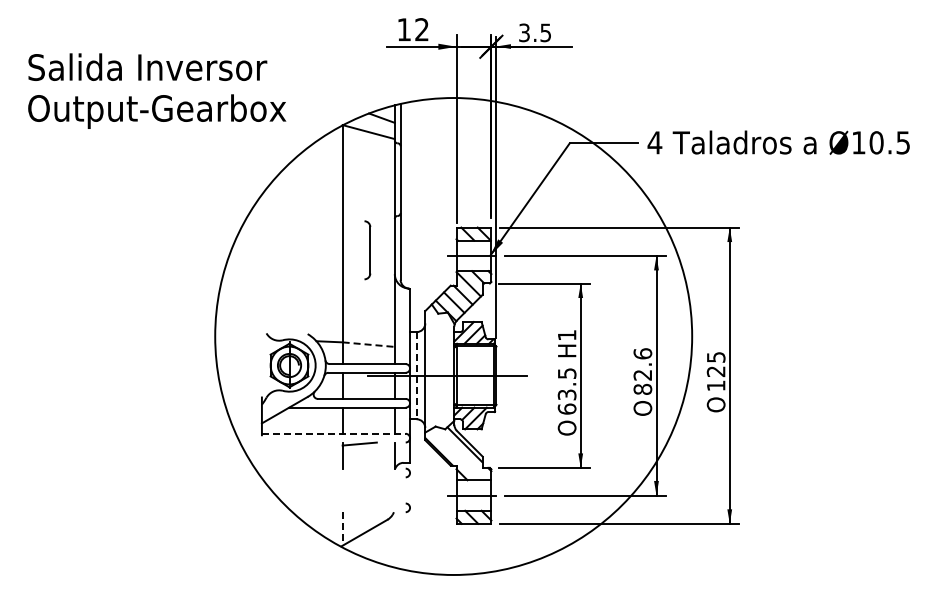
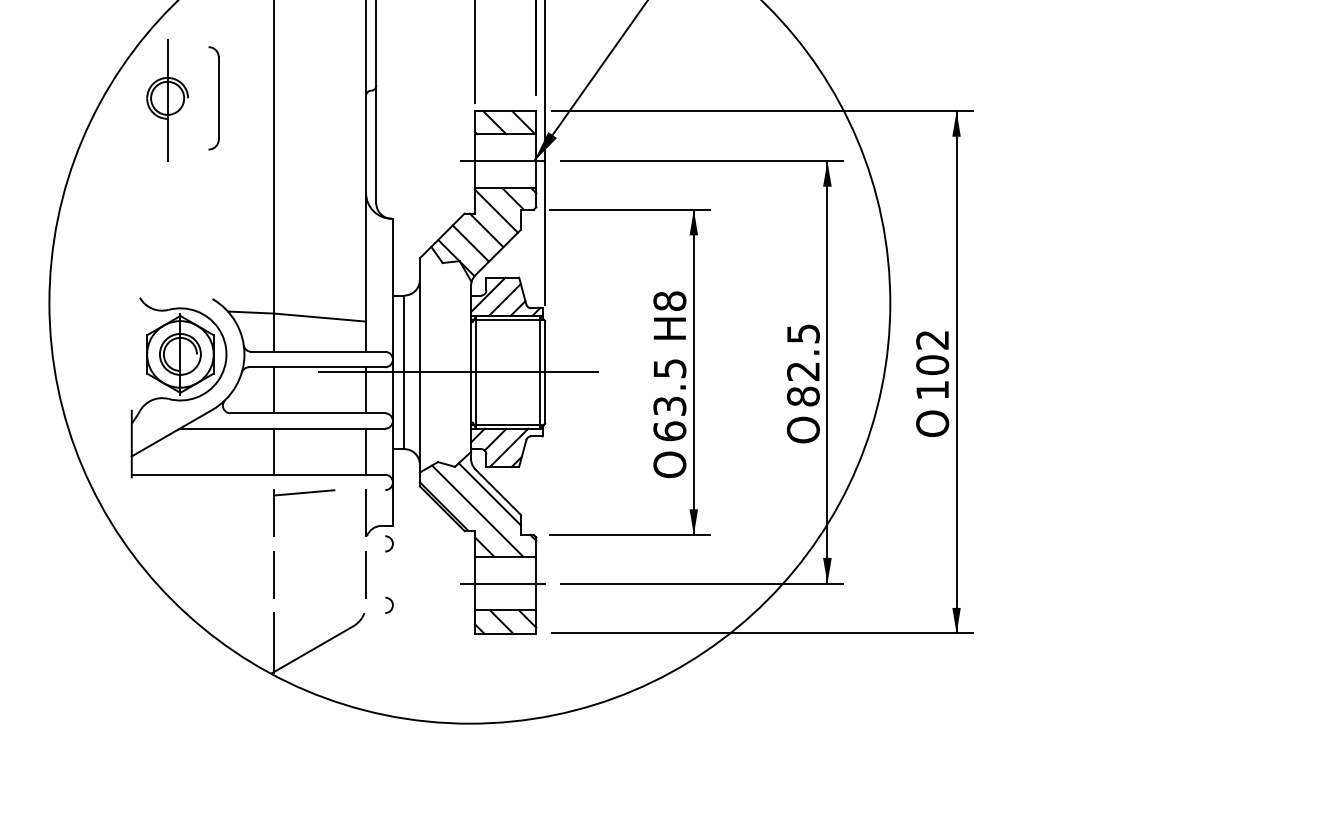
part: (281, 221) -> (166, 100), added
part: (367, 250) -> (213, 98), moved
text: (566, 334) -> (668, 299), H1 -> H8
line: (369, 344) -> (321, 317), dashed -> solid
text: (642, 353) -> (802, 333), 82.6 -> 82.5
text: (715, 364) -> (931, 352), 125 -> 102
line: (416, 375) -> (404, 371), dashed -> solid
line: (333, 433) -> (257, 474), dashed -> solid
line: (457, 454) -> (476, 511), added
line: (342, 490) -> (273, 574), added
line: (394, 490) -> (365, 574), added
line: (342, 529) -> (273, 643), dashed -> solid

